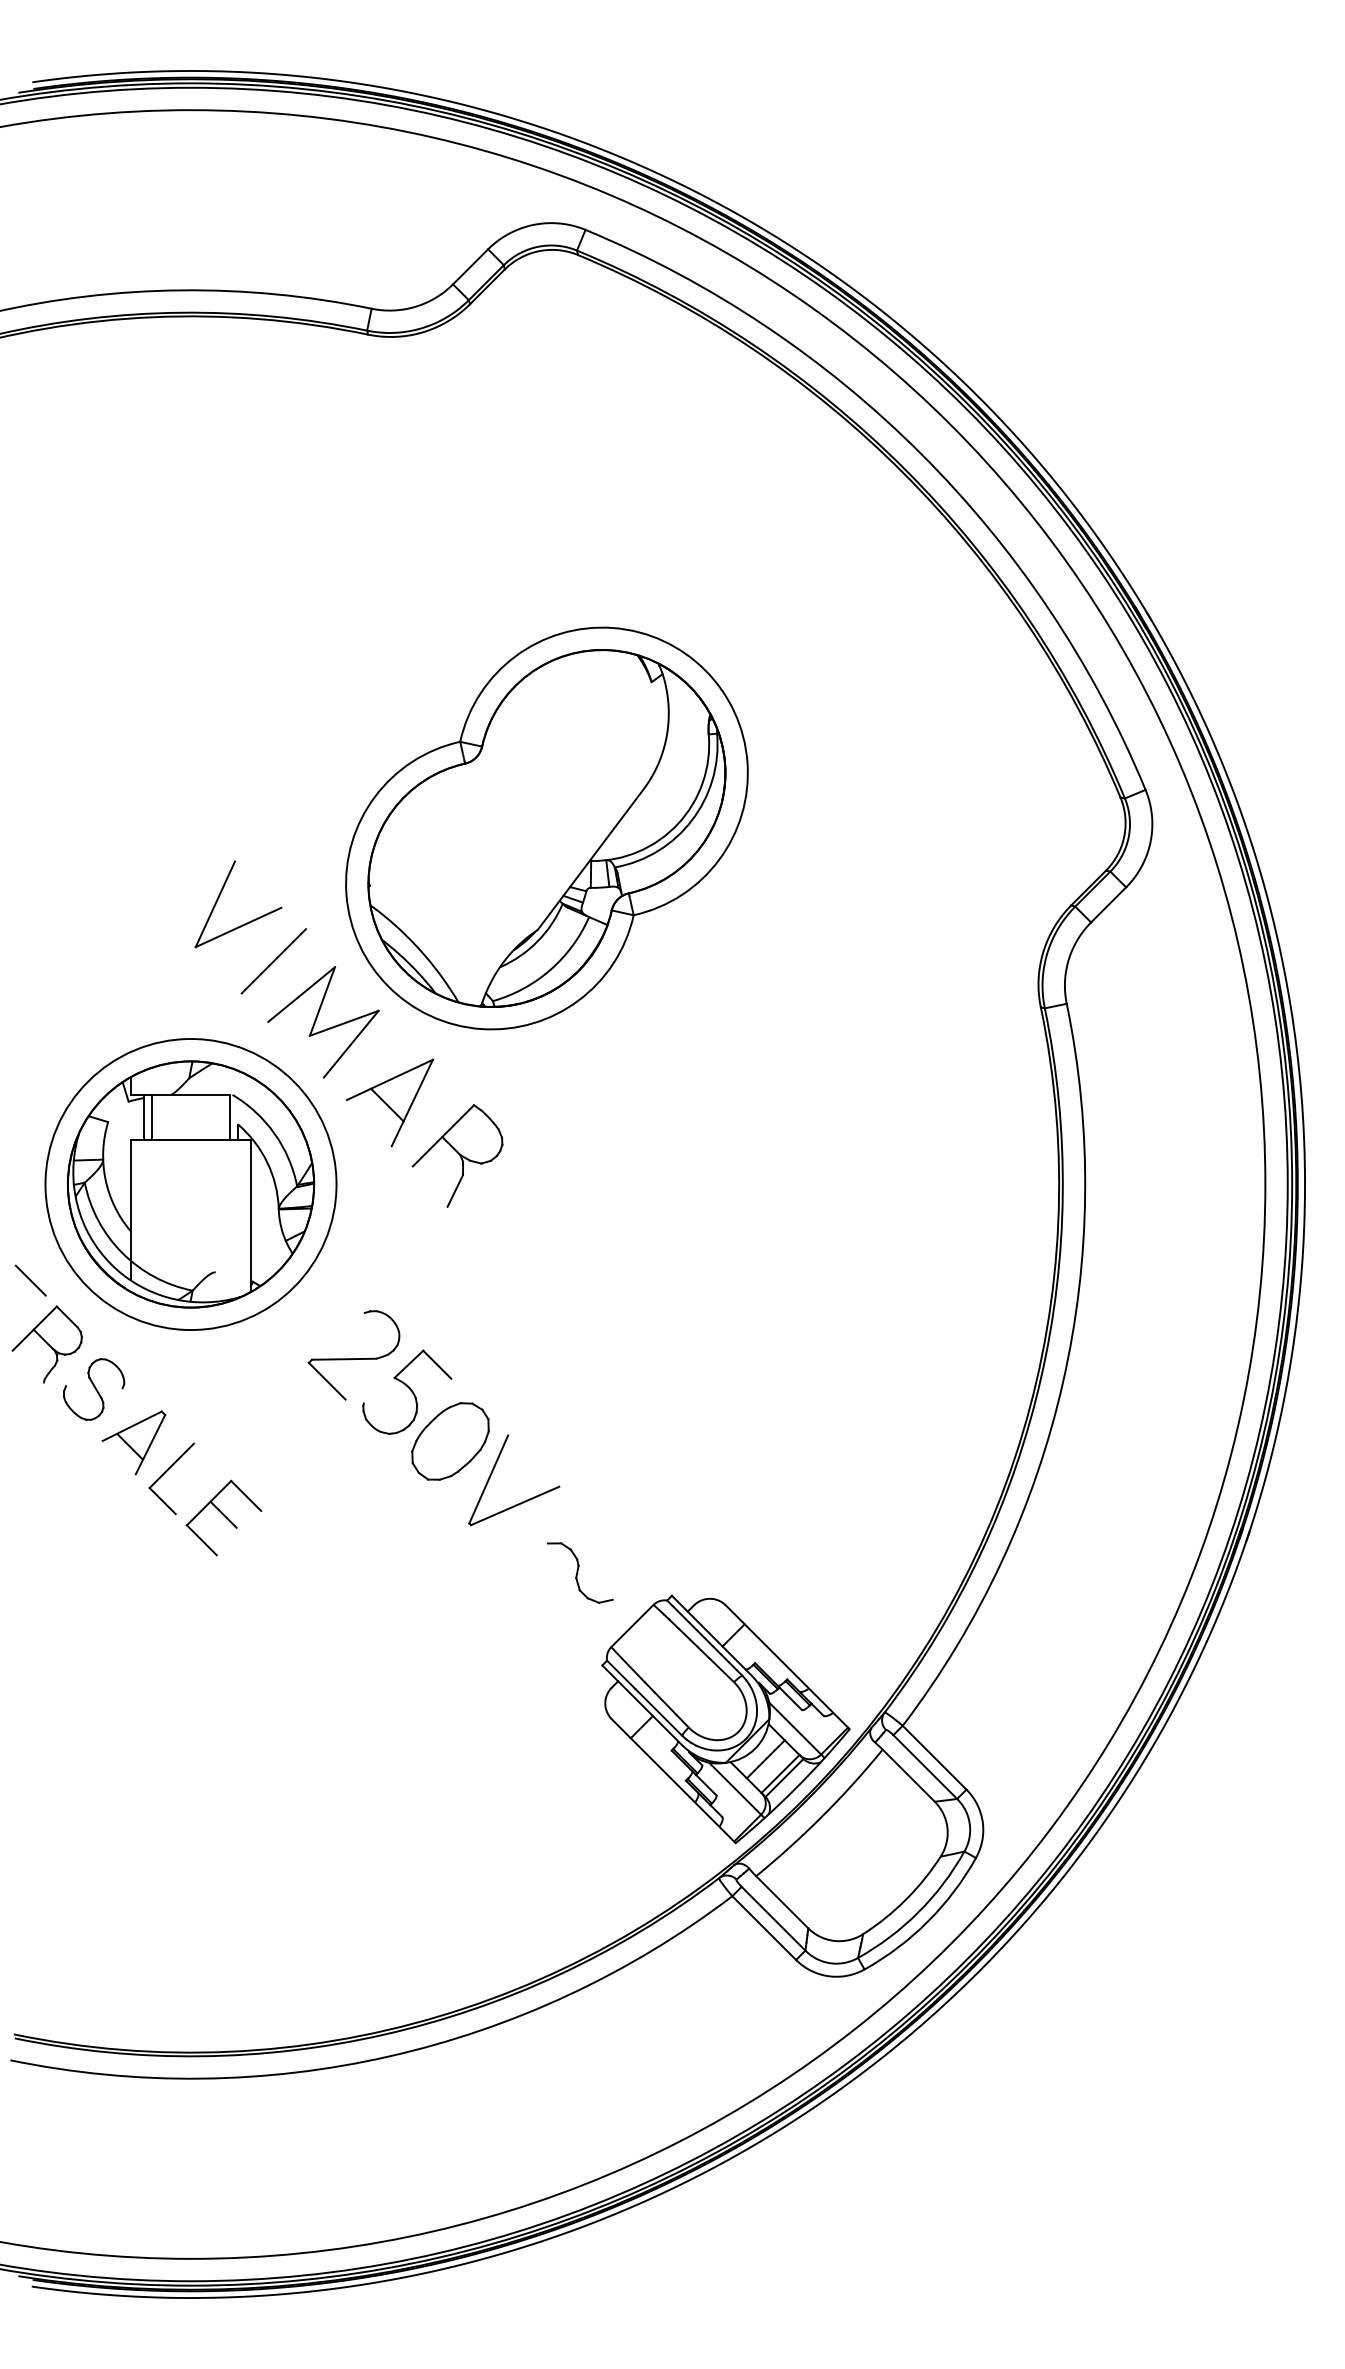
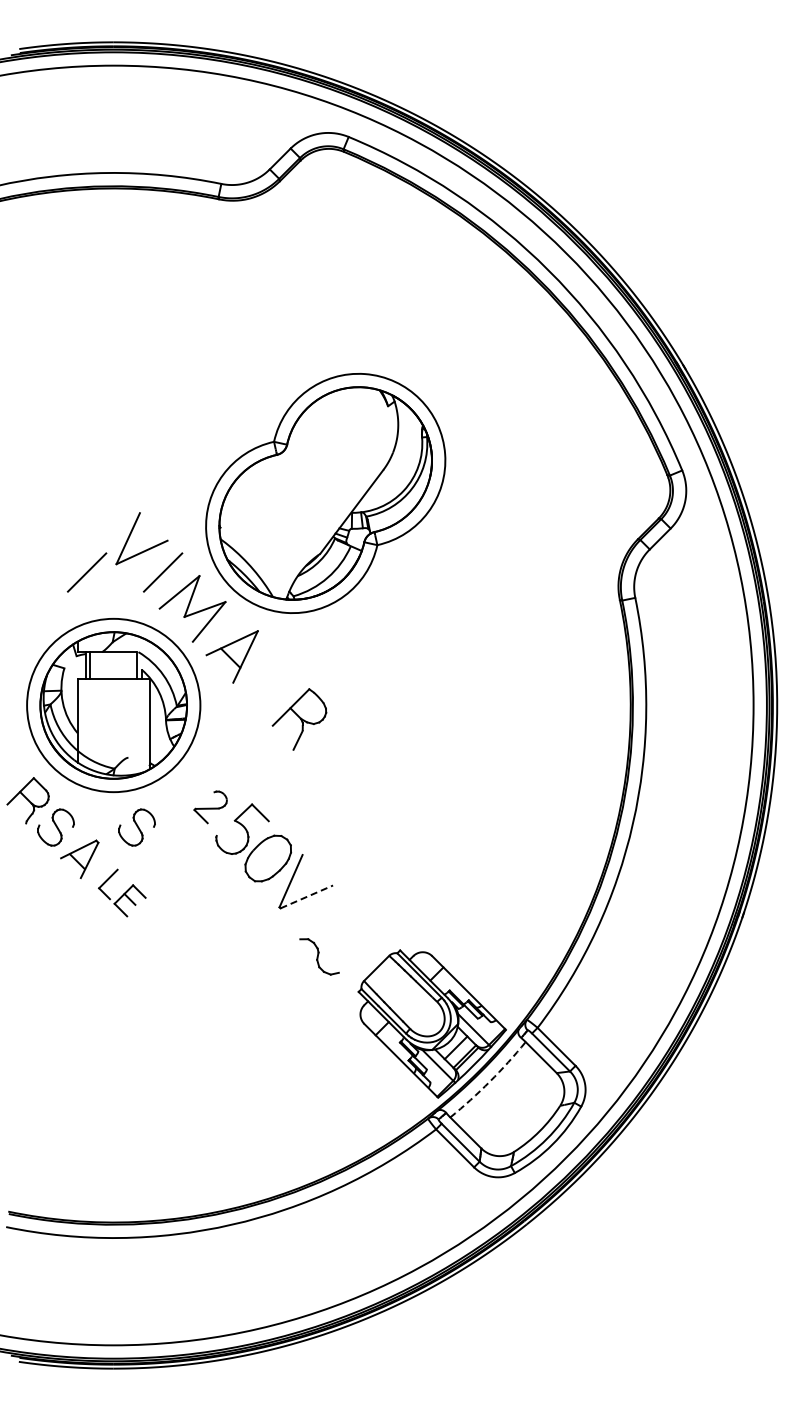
line: (145, 961) -> (86, 572), added
part: (457, 1155) -> (299, 719), moved
line: (31, 1280) -> (18, 762), removed
part: (353, 1355) -> (210, 807), size x0.6
part: (229, 1389) -> (136, 827), added
part: (205, 1498) -> (122, 892), size x0.7
line: (514, 1505) -> (306, 896), solid -> dashed
part: (580, 1572) -> (319, 956), moved
arc: (821, 1815) -> (489, 1081), solid -> dashed

